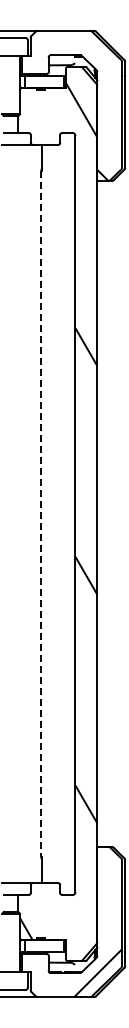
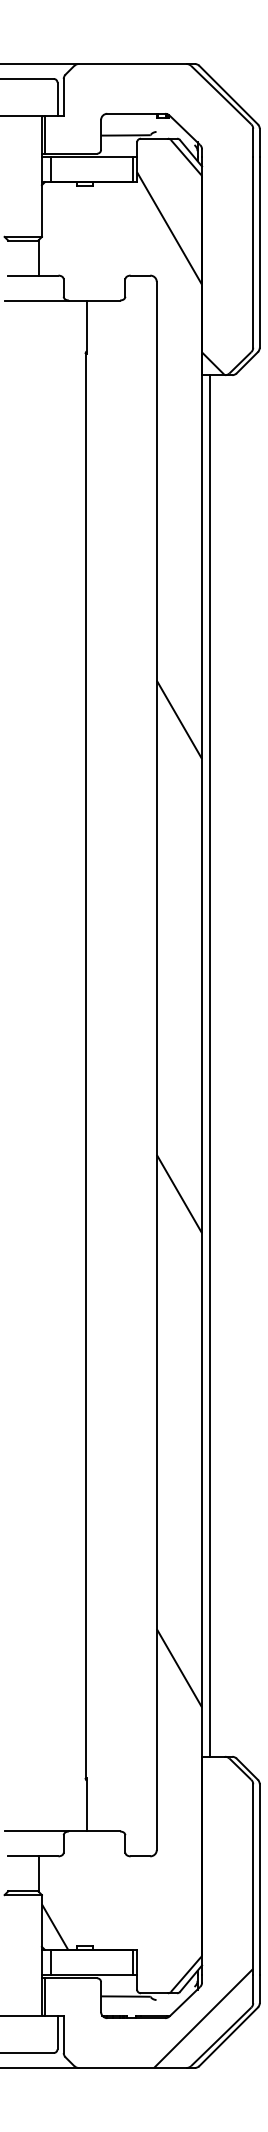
line: (101, 513) -> (210, 1064), added
line: (41, 514) -> (86, 1067), dashed -> solid

